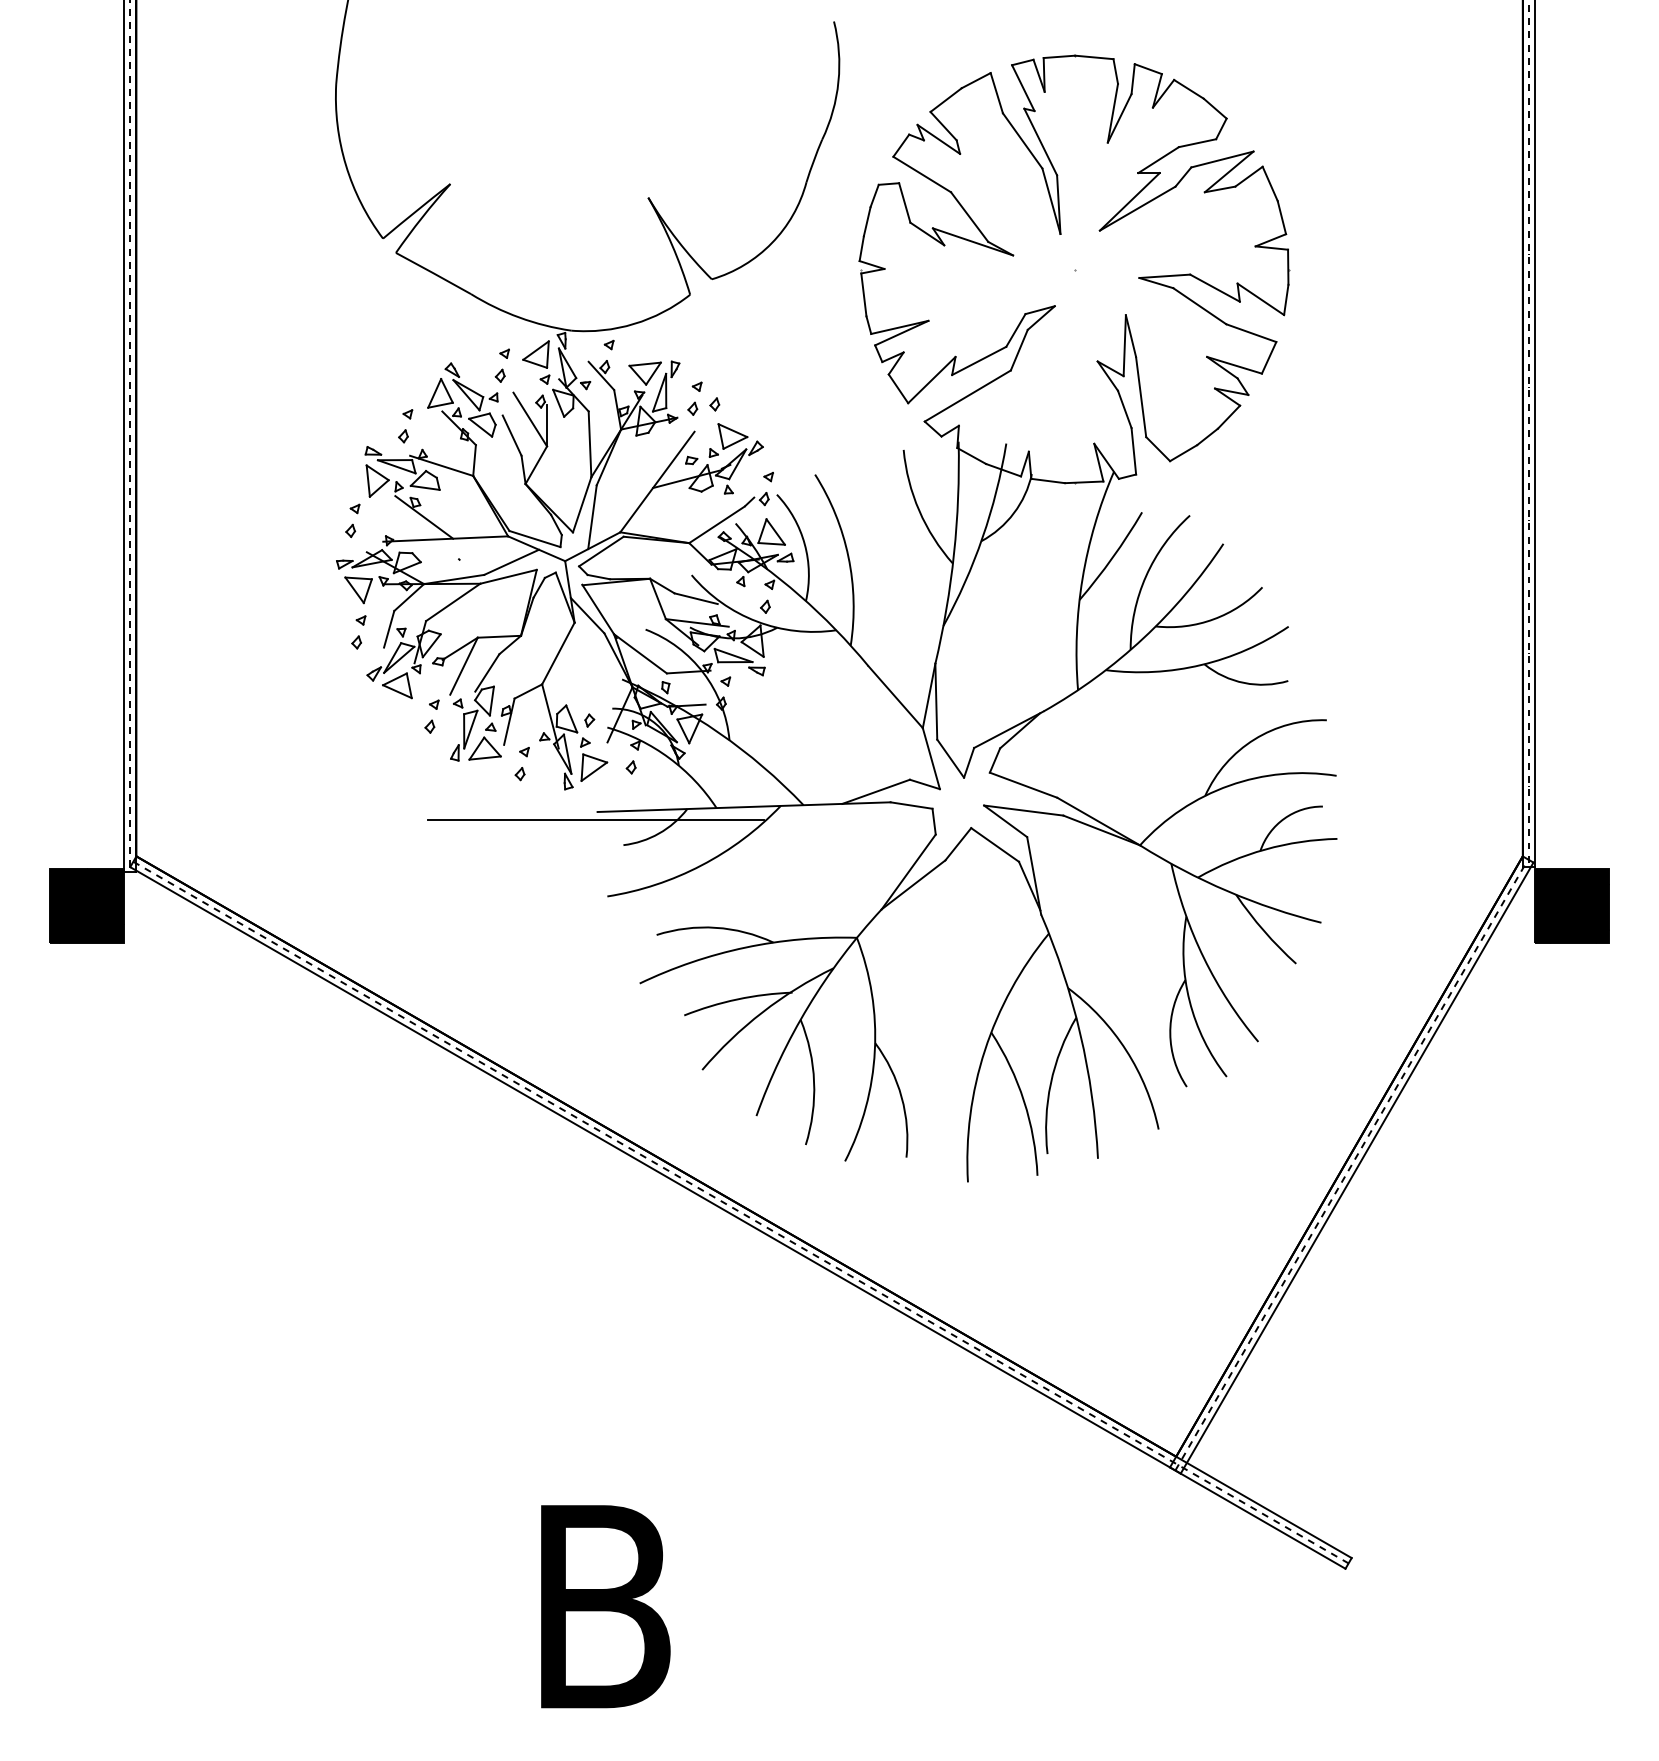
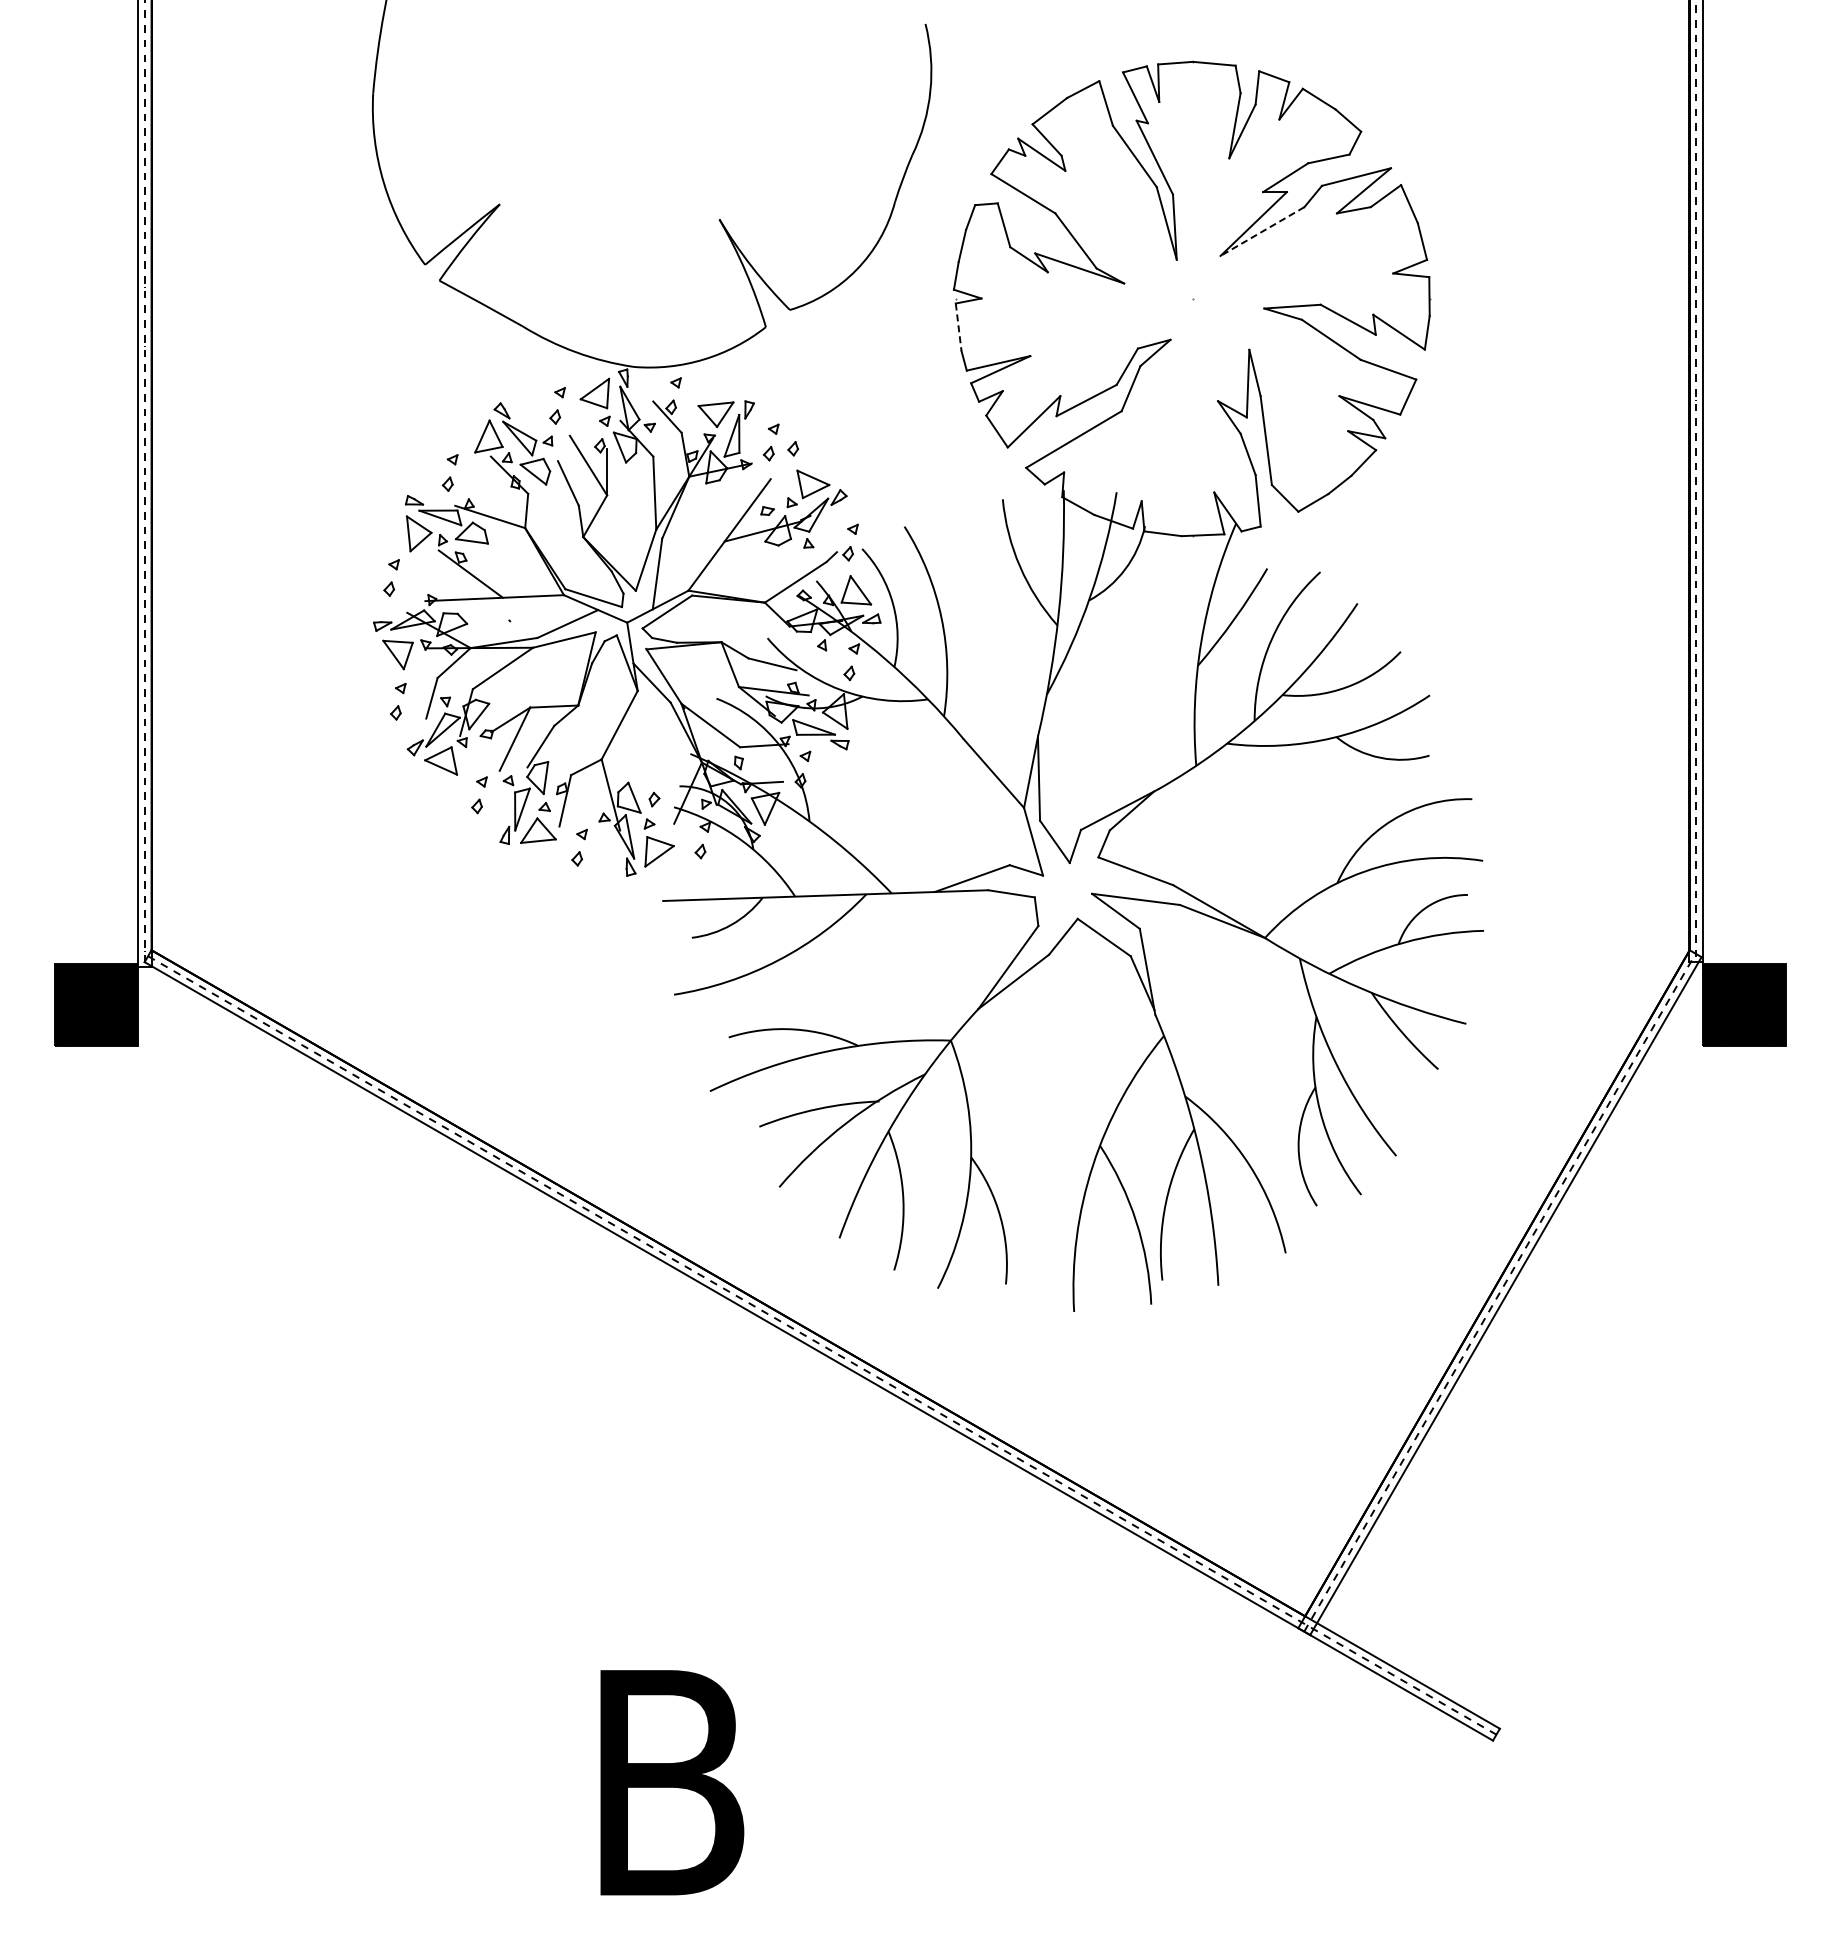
line: (1137, 208) -> (1262, 231), solid -> dashed
line: (863, 295) -> (958, 327), solid -> dashed
line: (596, 819) -> (661, 909), removed

